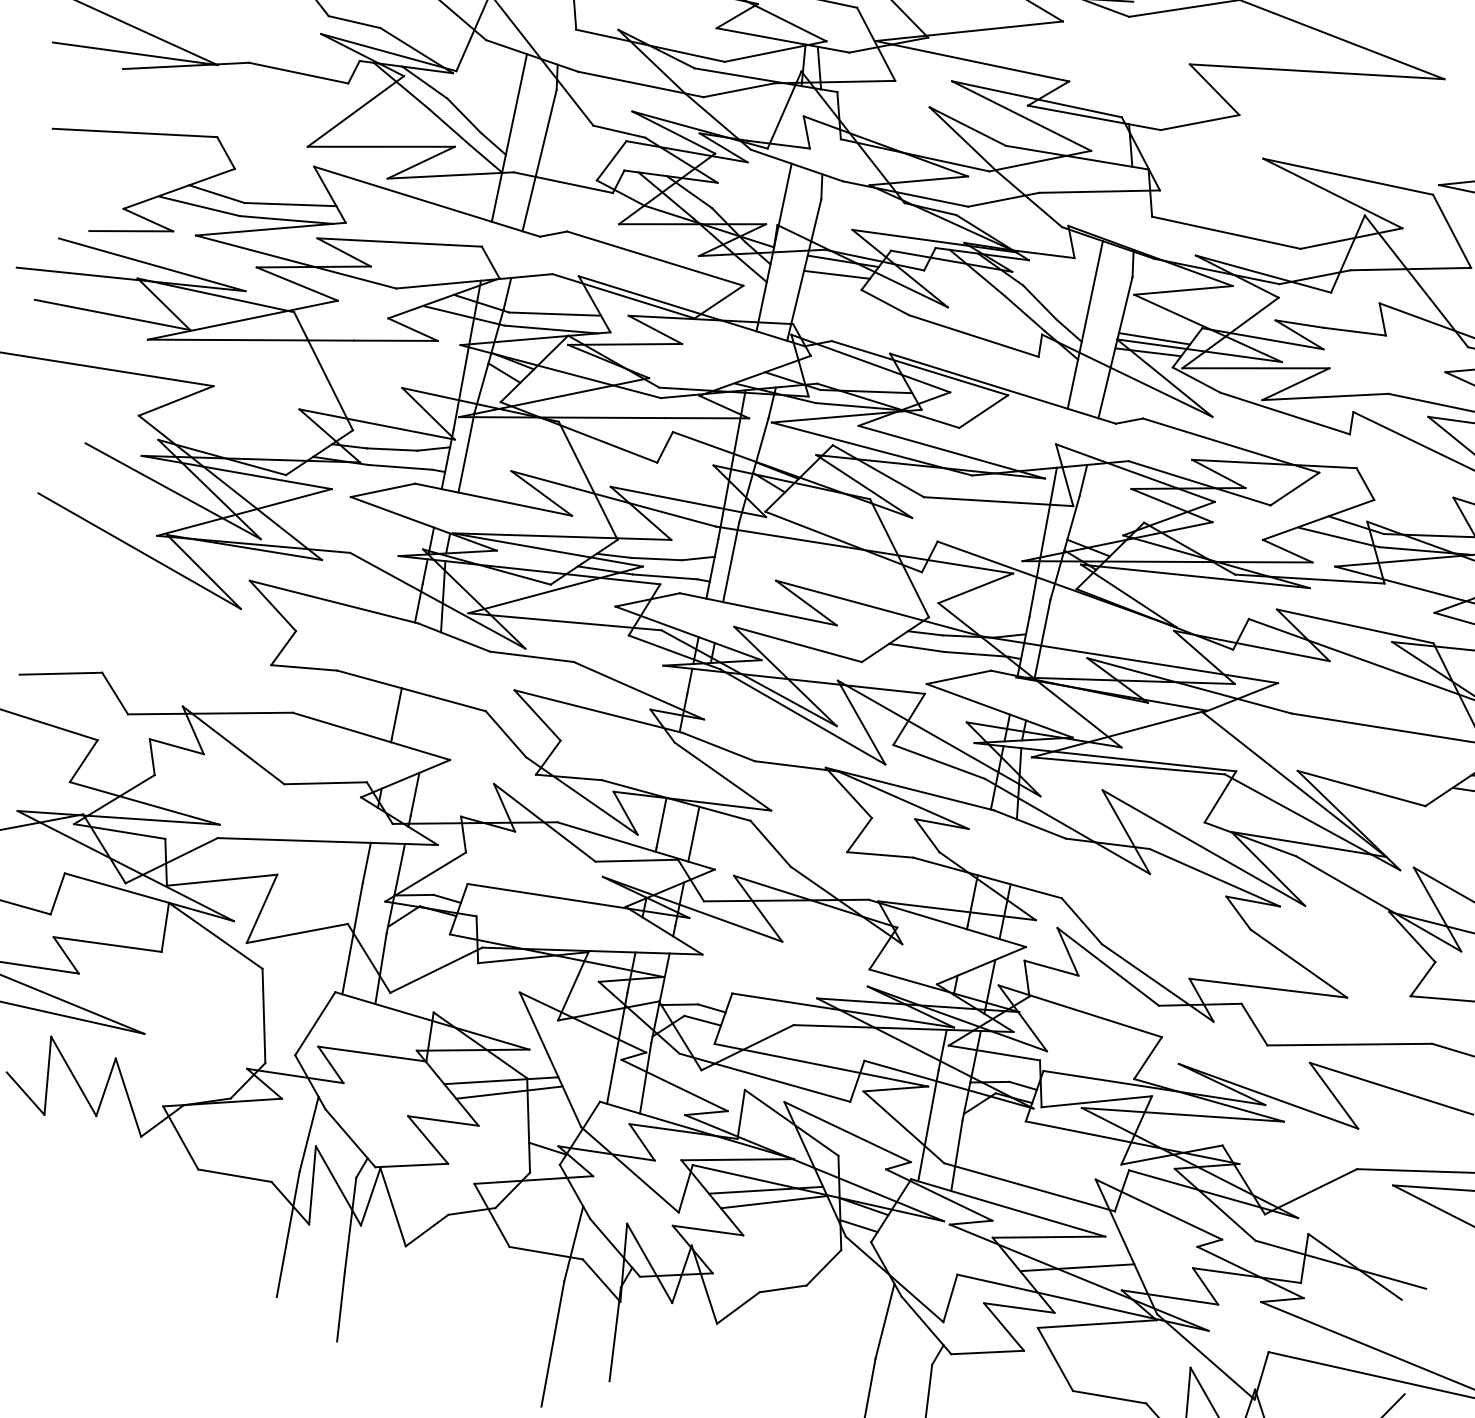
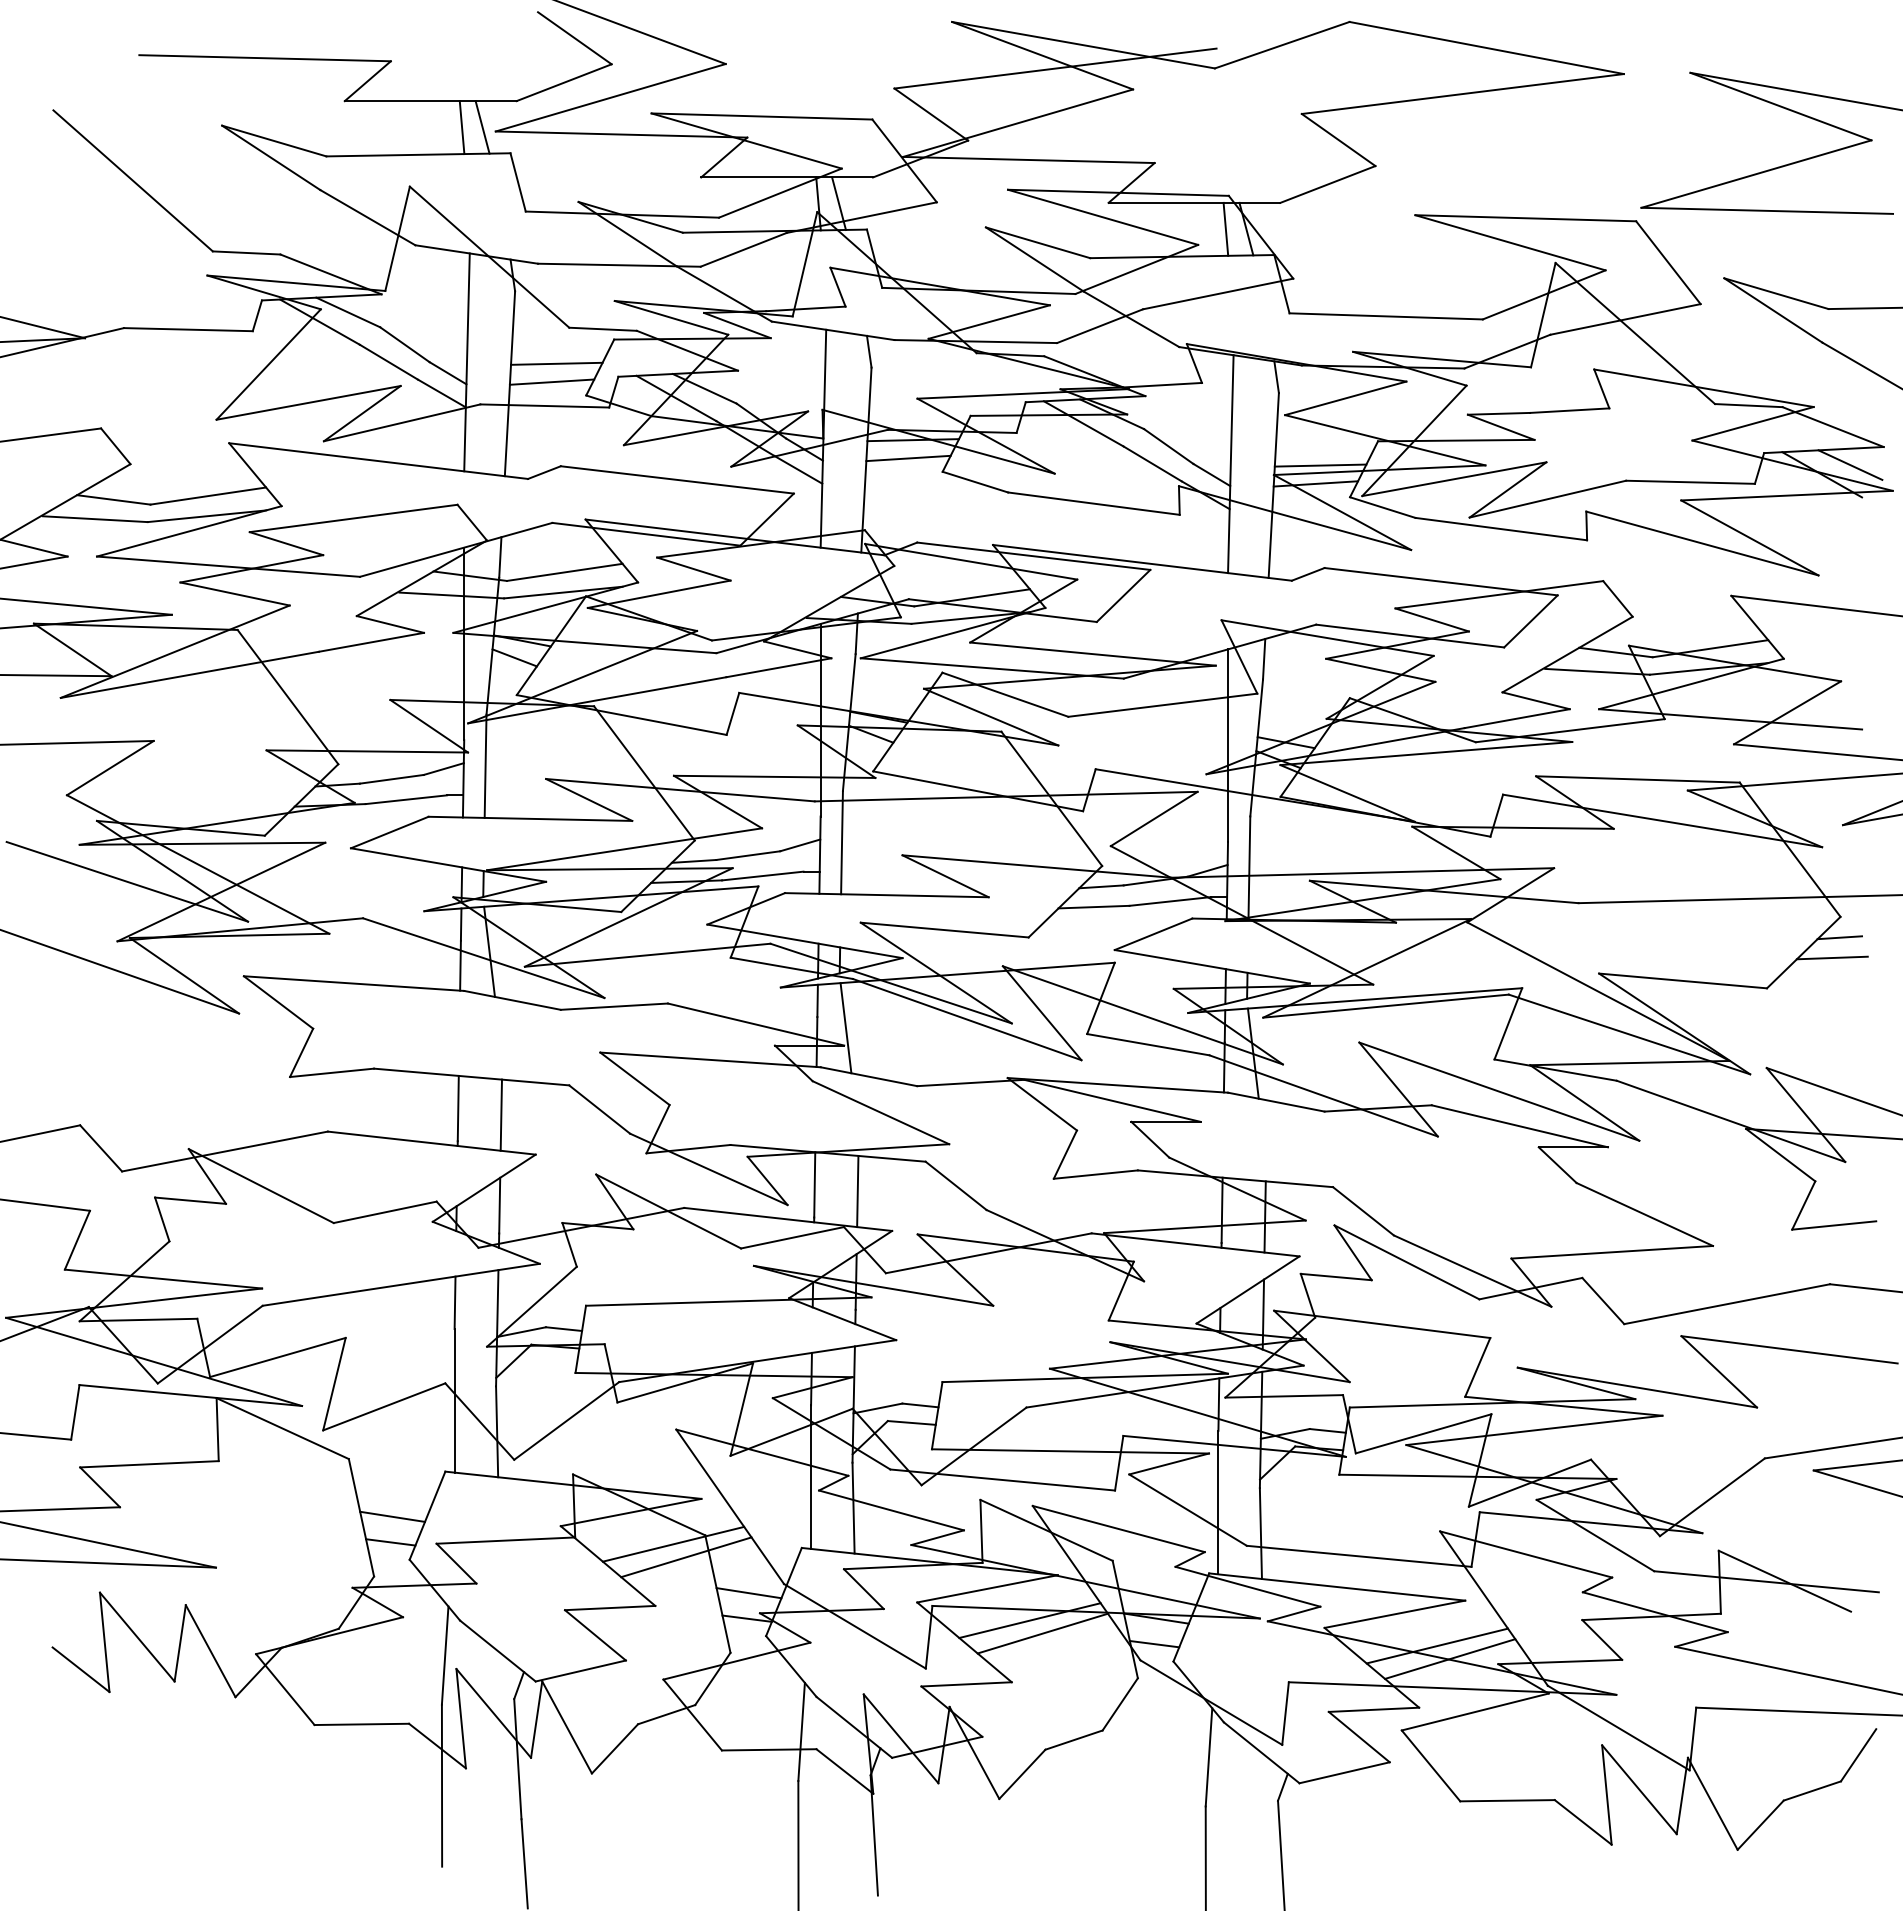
line: (1114, 142) -> (1225, 228), added
line: (578, 151) -> (556, 363), added
line: (572, 164) -> (551, 381), added
line: (707, 706) -> (845, 1028), added
line: (429, 724) -> (501, 1114), added
line: (288, 1019) -> (392, 1516), added
line: (282, 1039) -> (390, 1542), added
line: (552, 1129) -> (748, 1593), added
line: (1085, 1279) -> (1450, 1658), added

